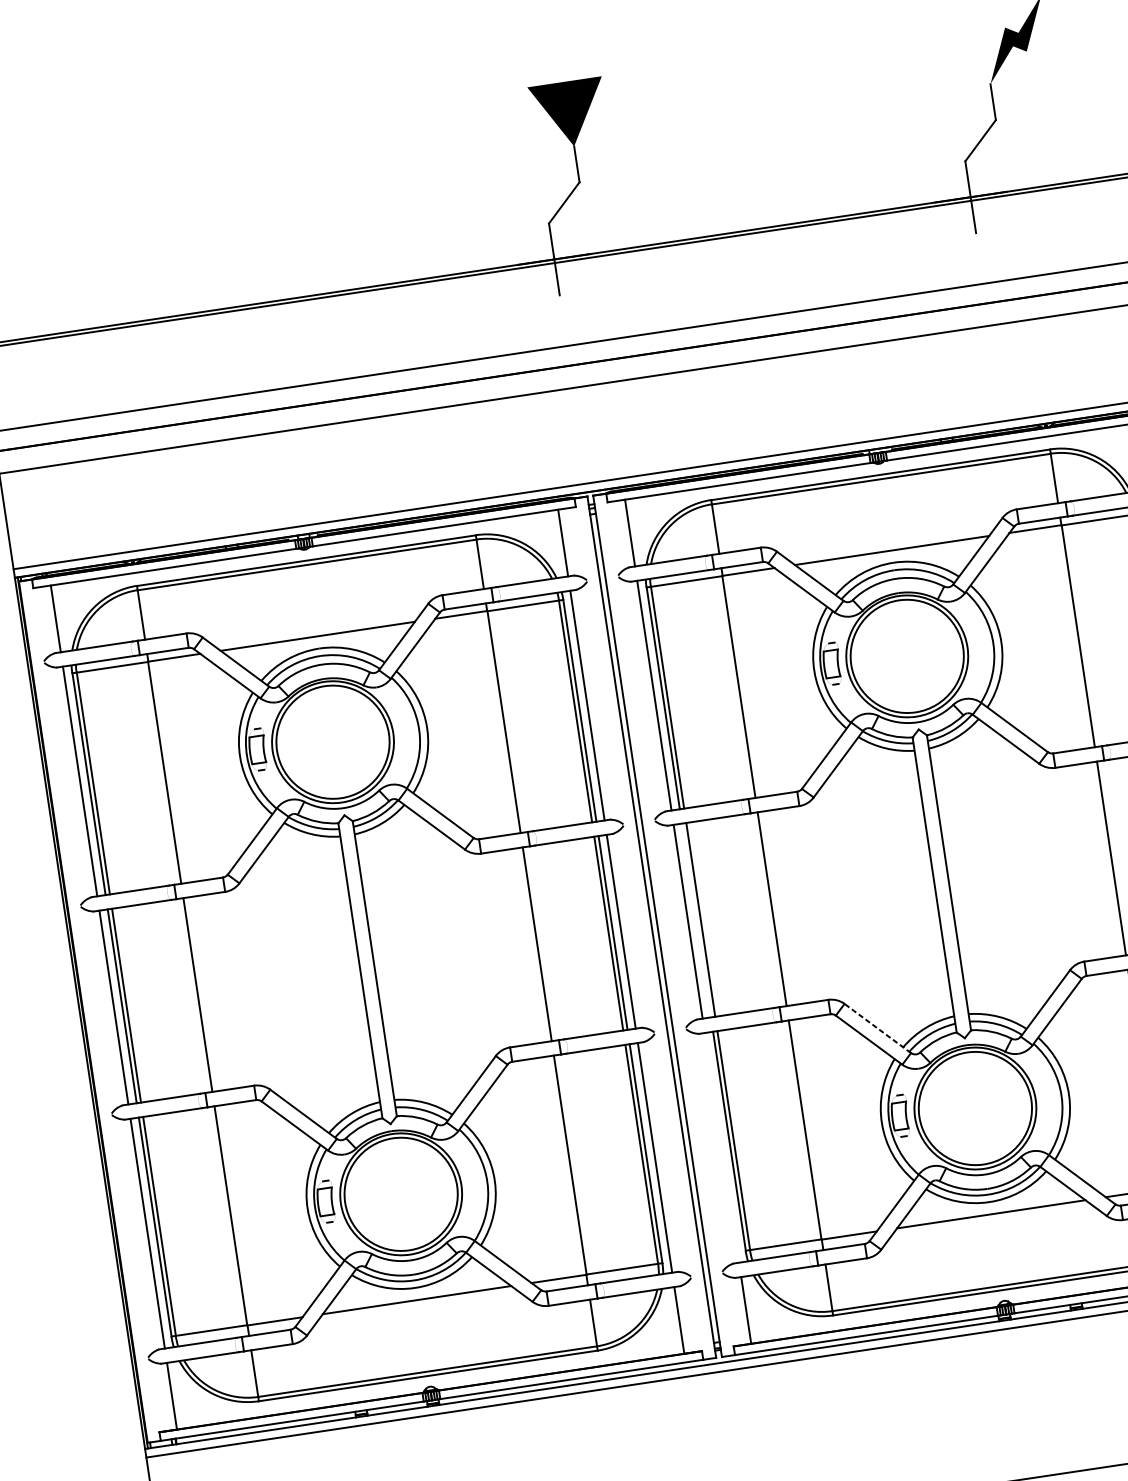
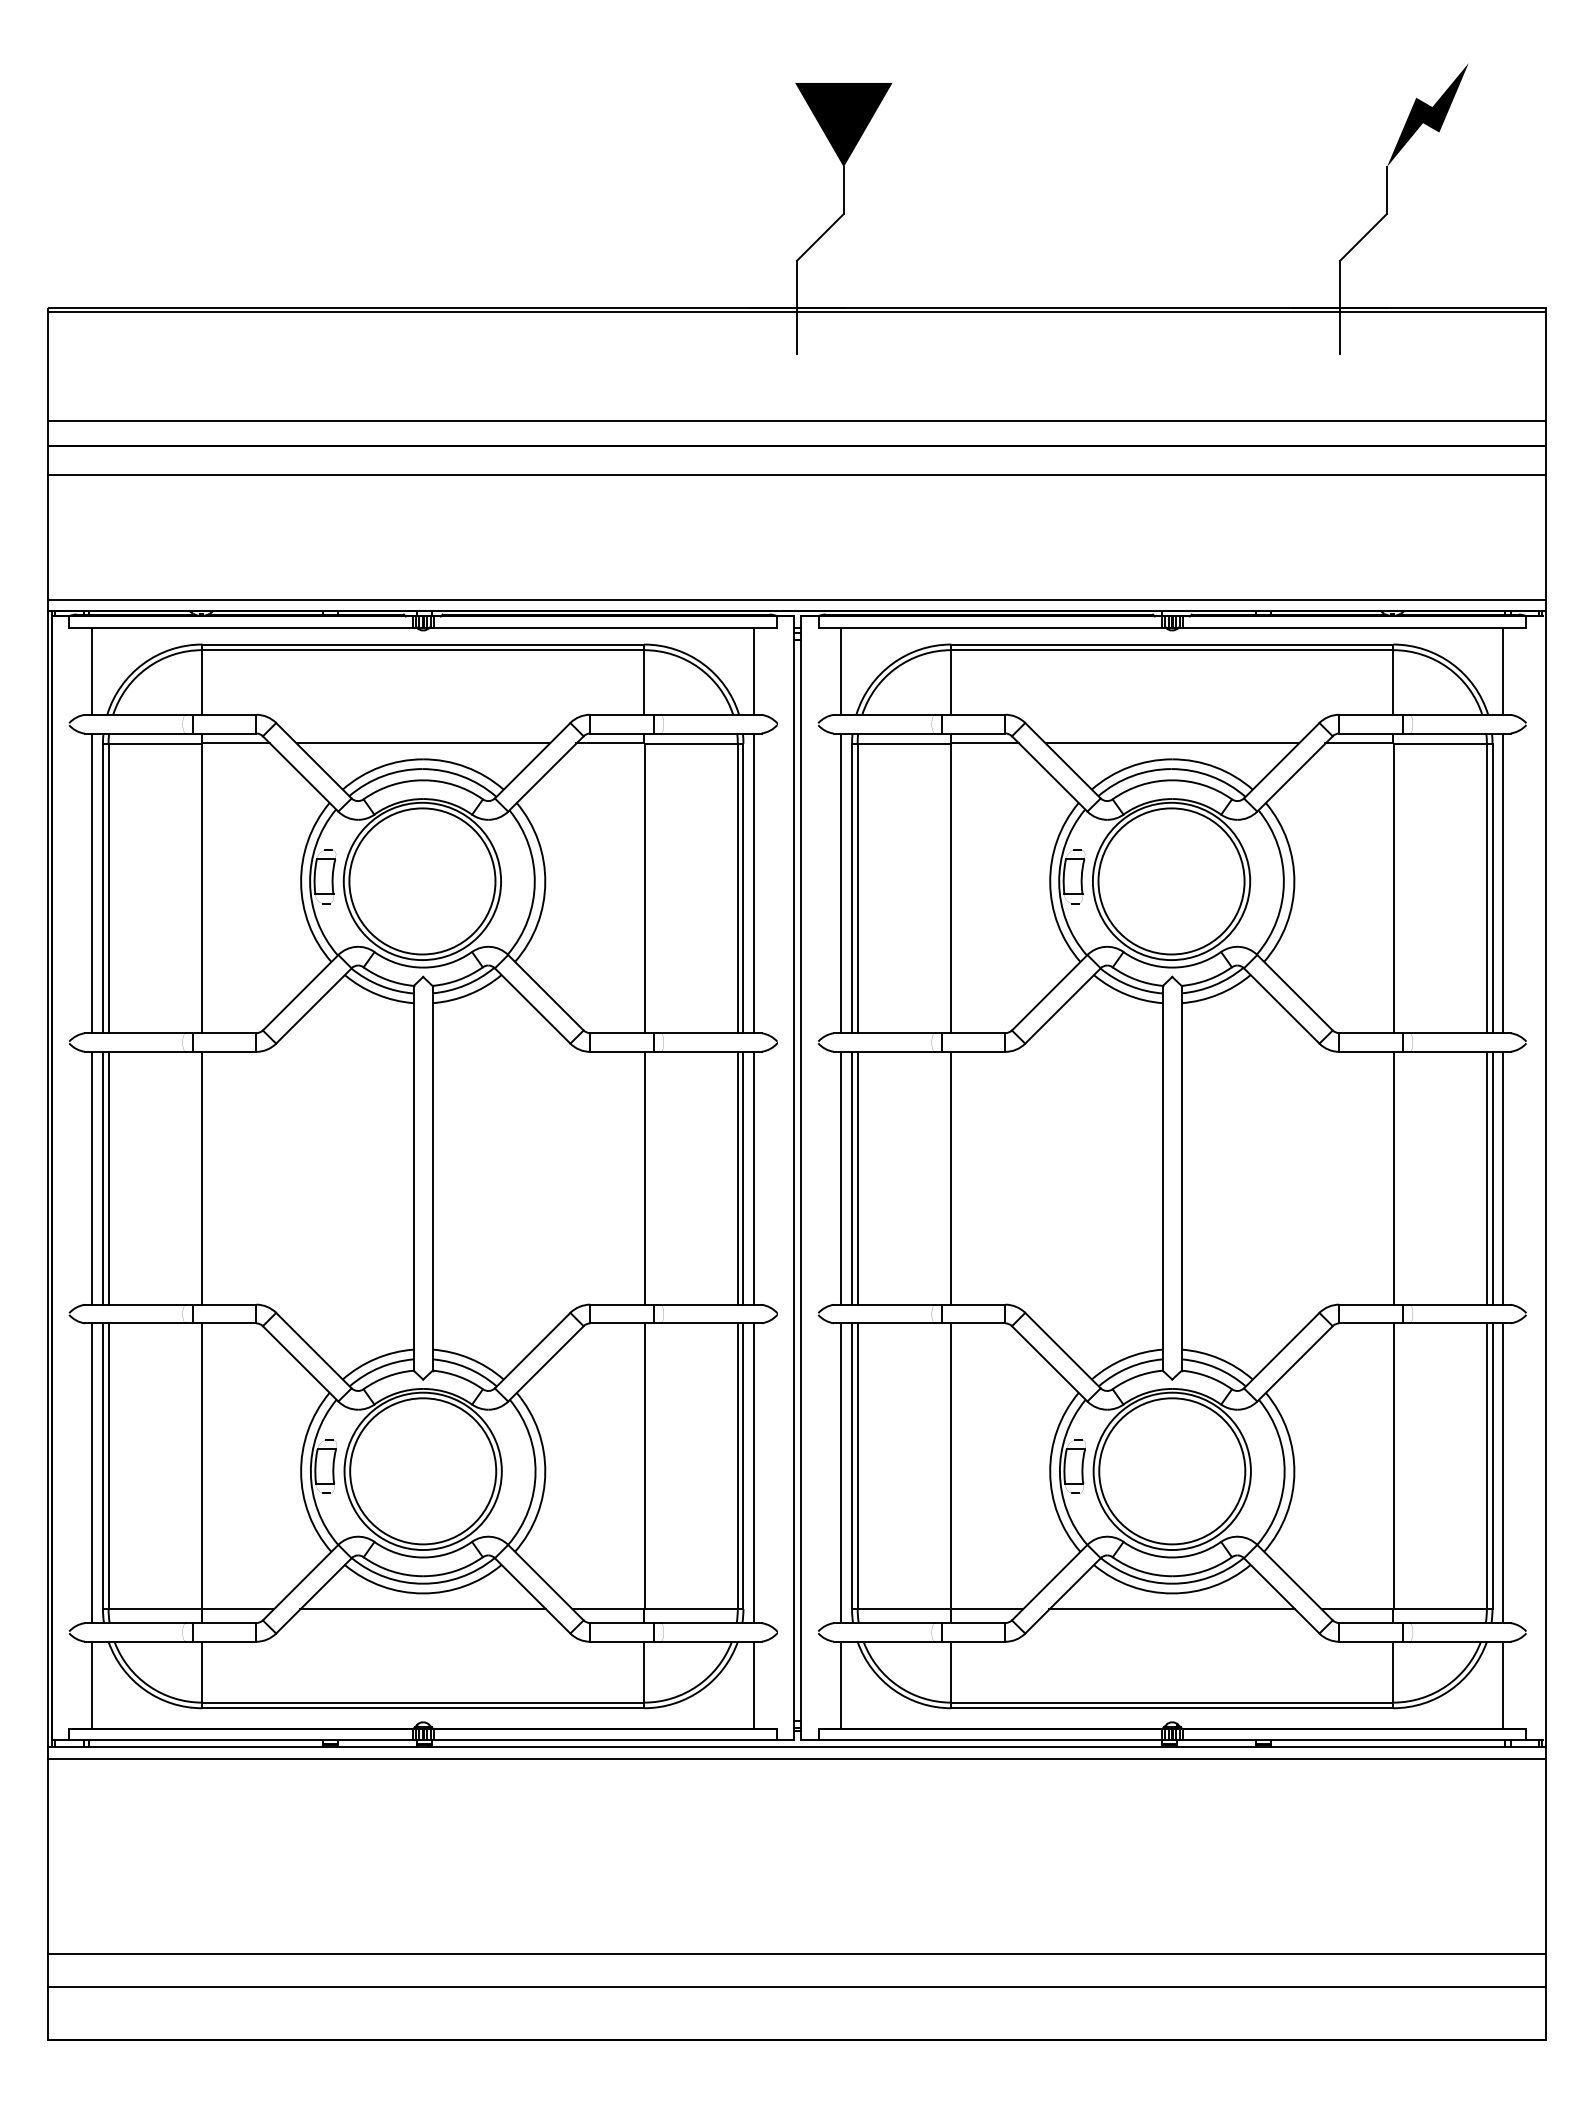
line: (696, 919) -> (852, 1177), added
line: (877, 1028) -> (1062, 1350), dashed -> solid
line: (722, 1148) -> (841, 1473), added

